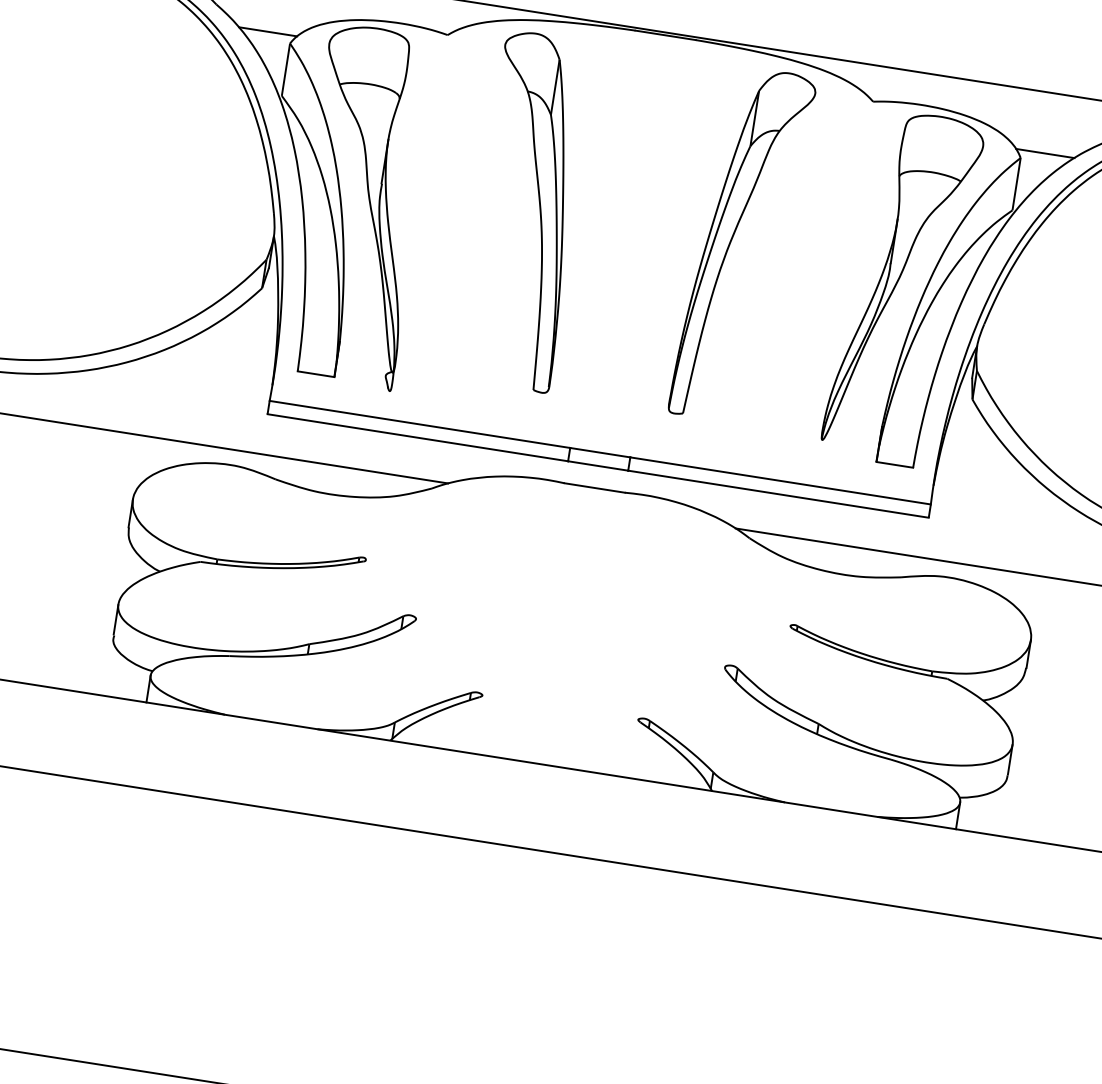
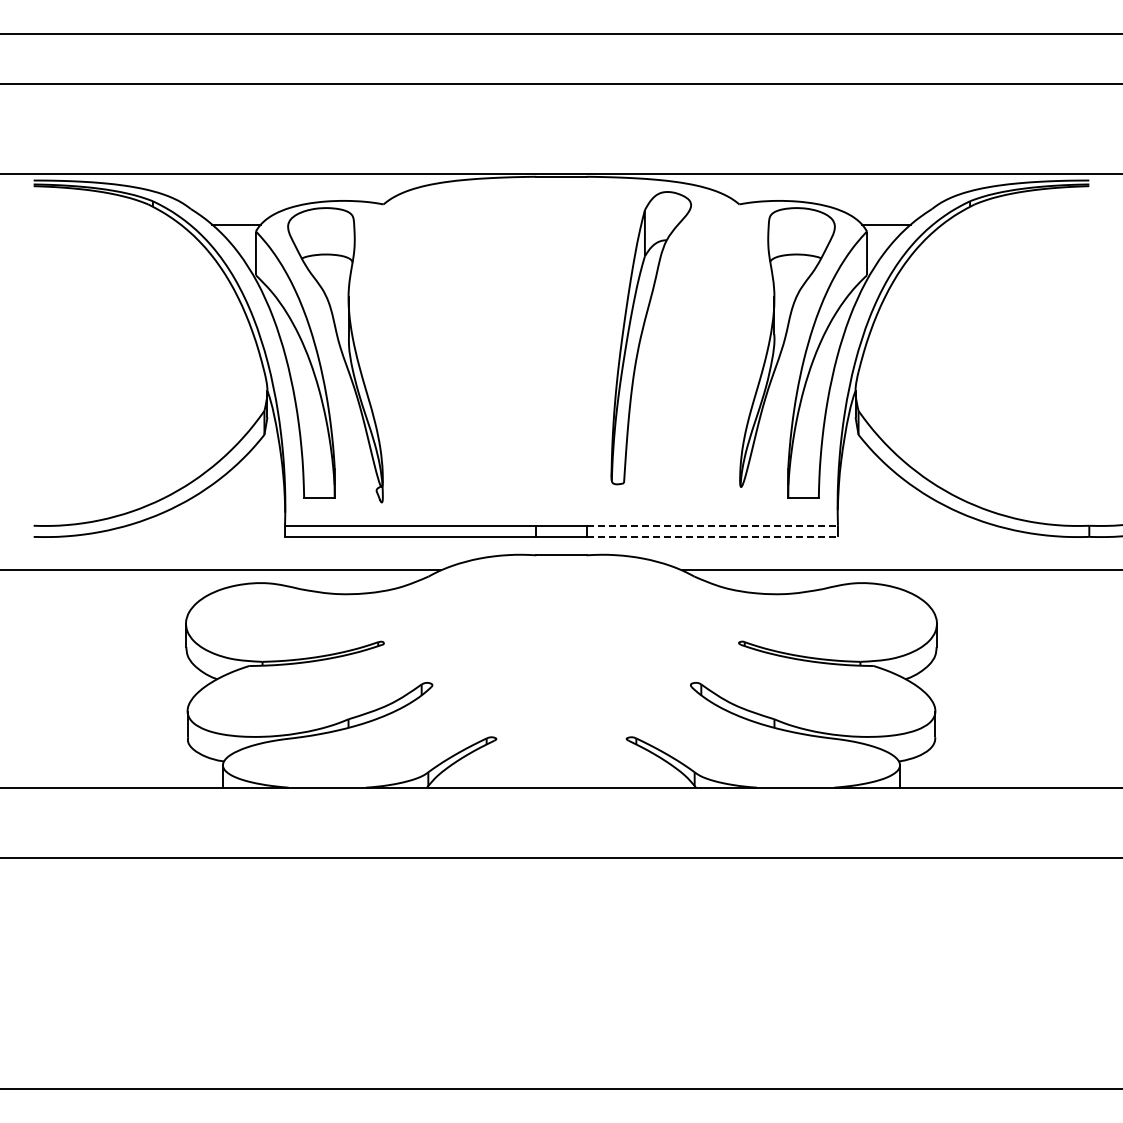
part: (539, 209) -> (480, 335), removed
line: (780, 480) -> (712, 525), solid -> dashed
line: (778, 493) -> (712, 536), solid -> dashed

